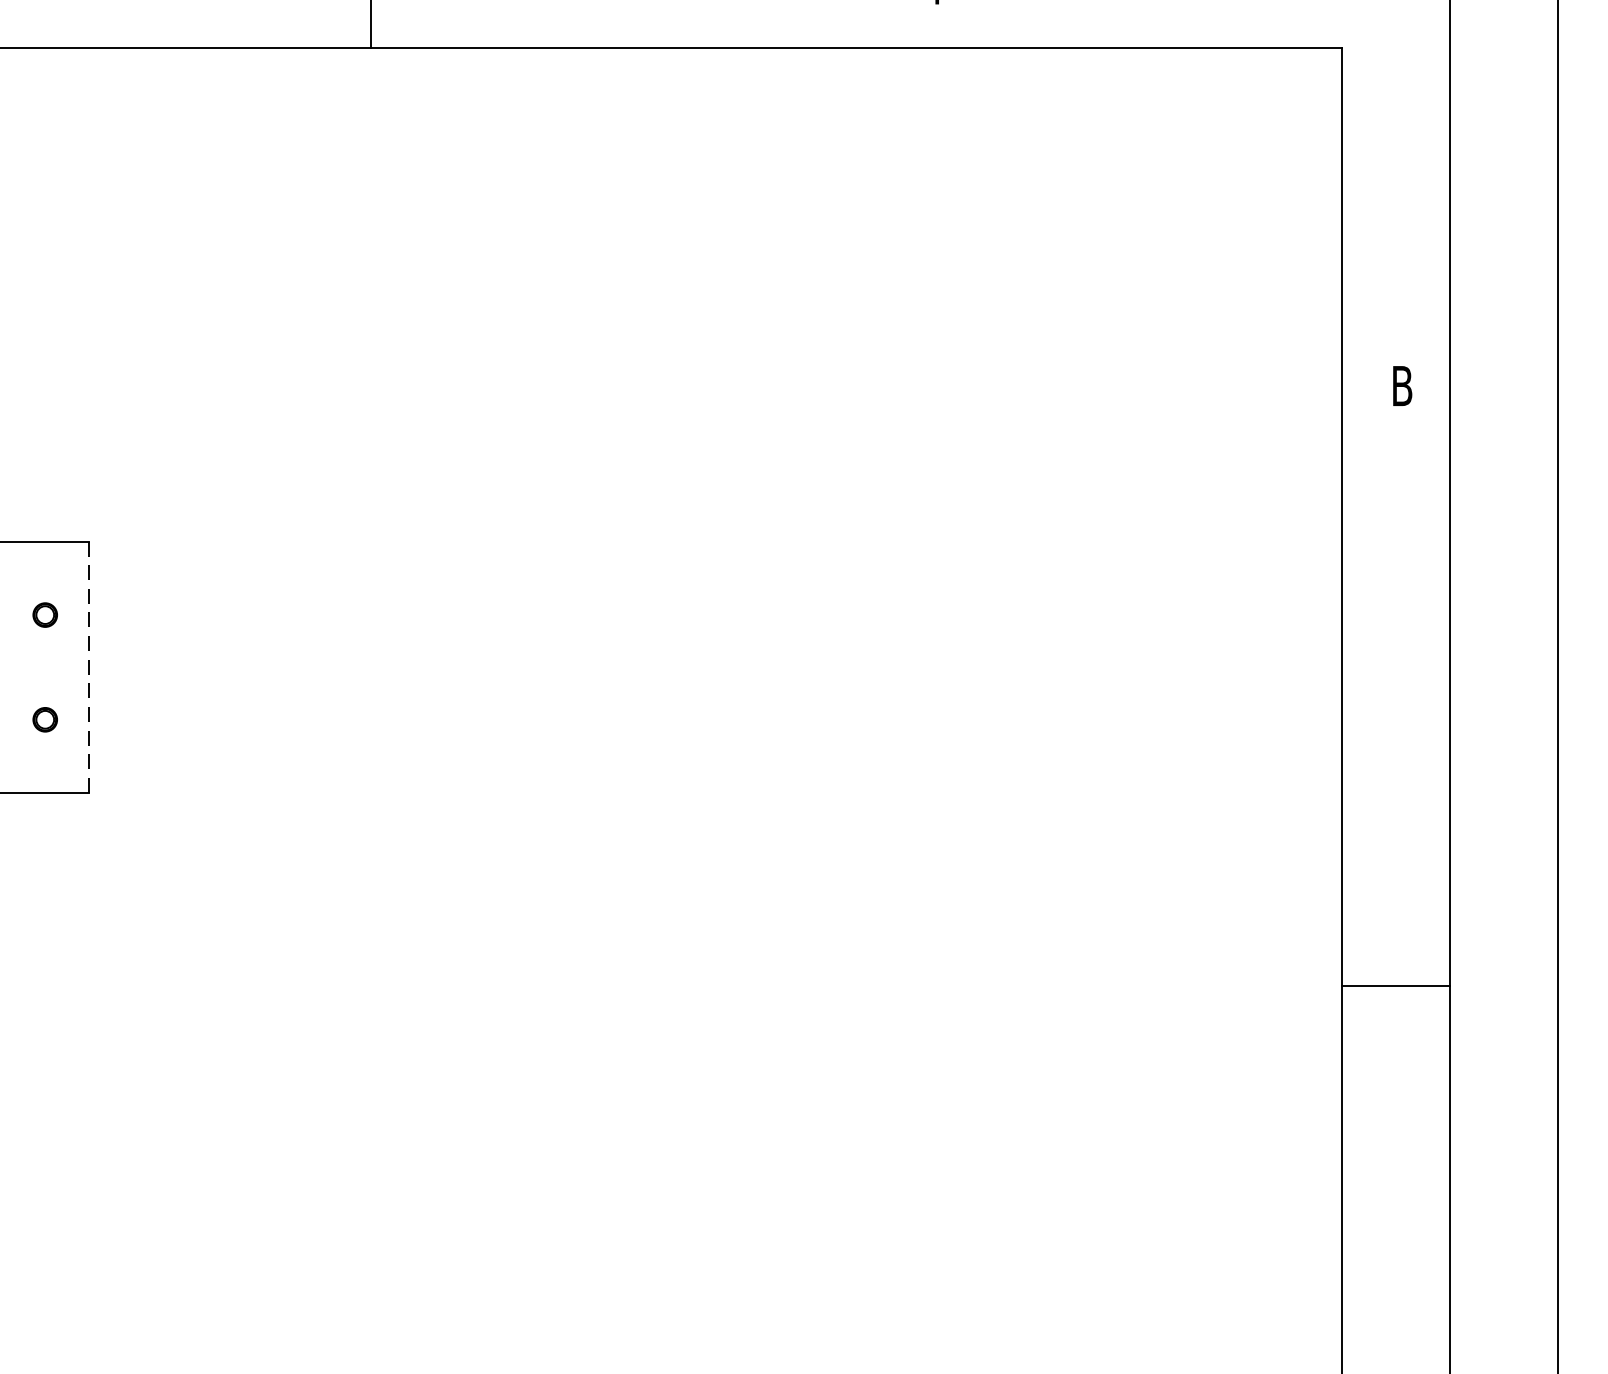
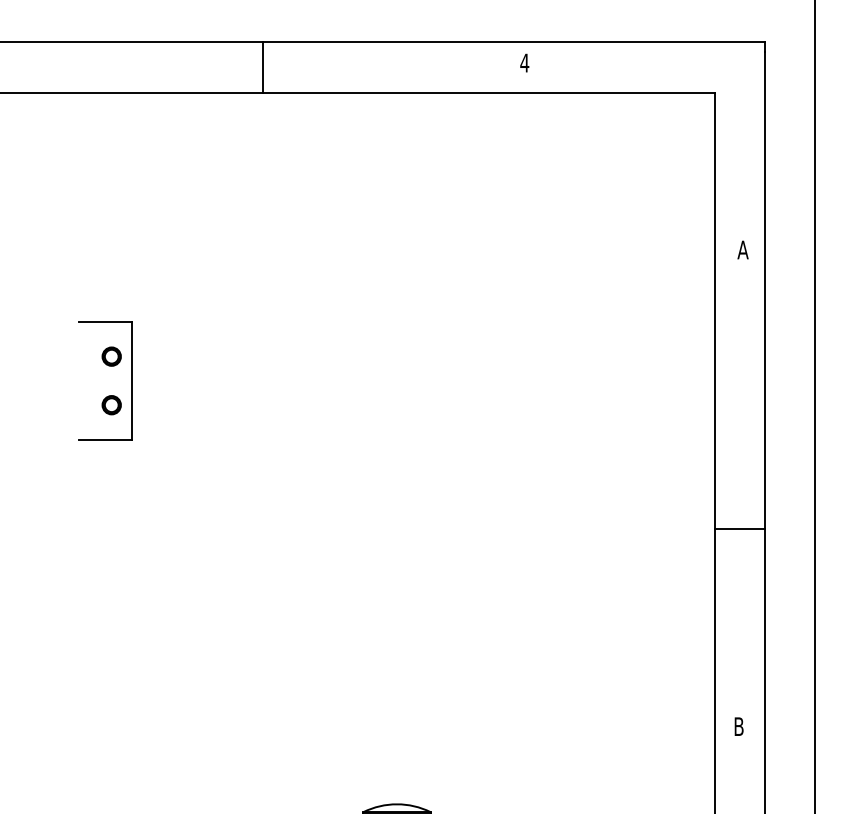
text: (1400, 384) -> (742, 249), B -> A
part: (44, 614) -> (111, 356), size x1.67
line: (87, 666) -> (131, 380), dashed -> solid
part: (44, 720) -> (111, 405), size x1.67

